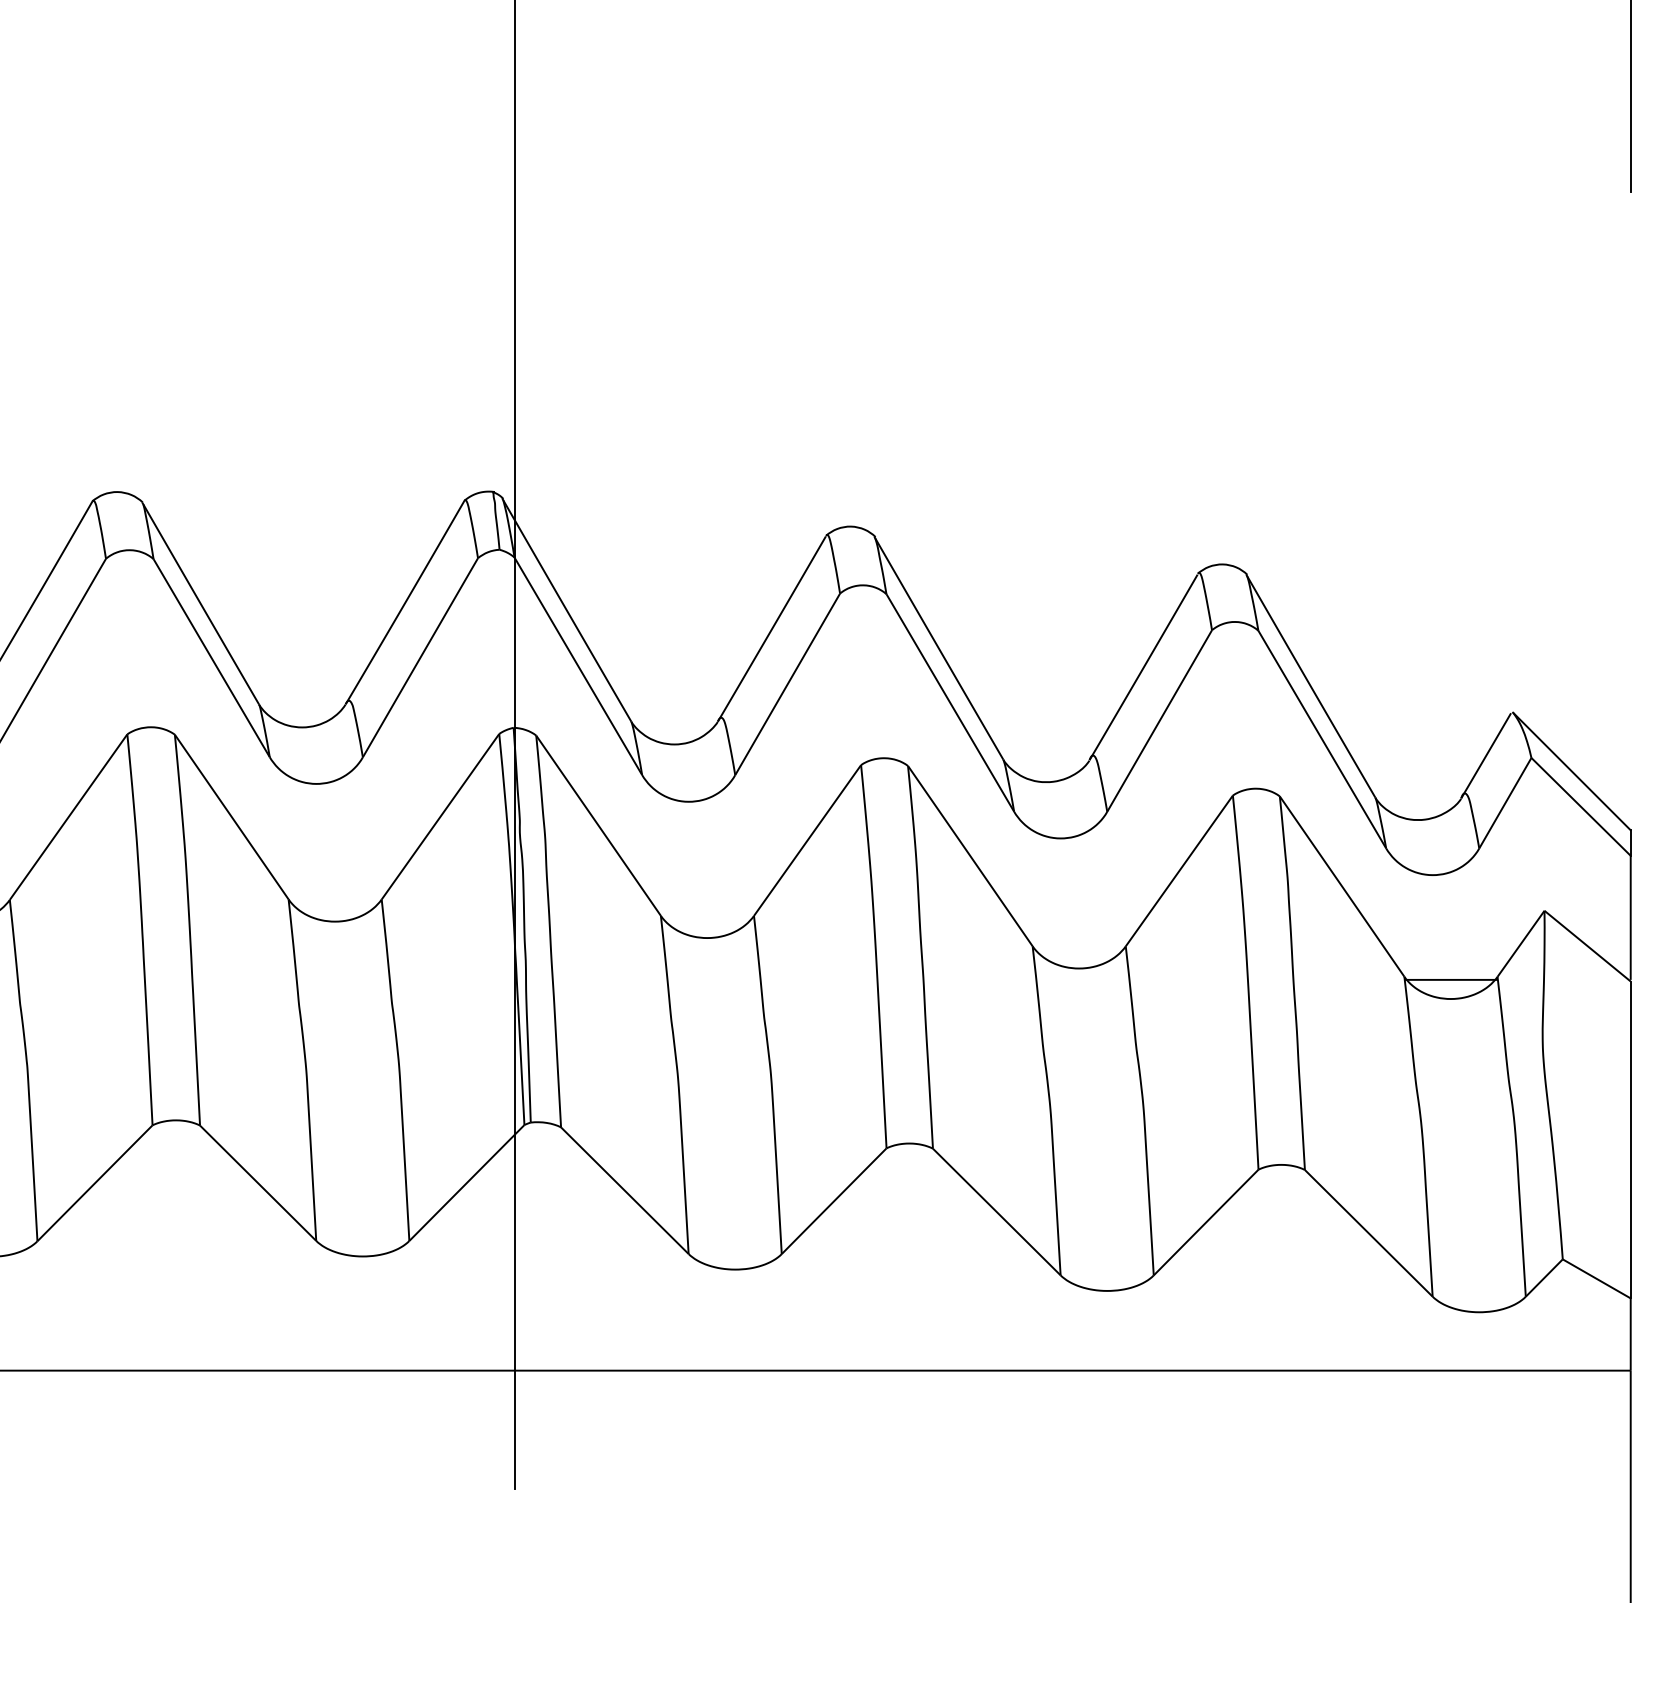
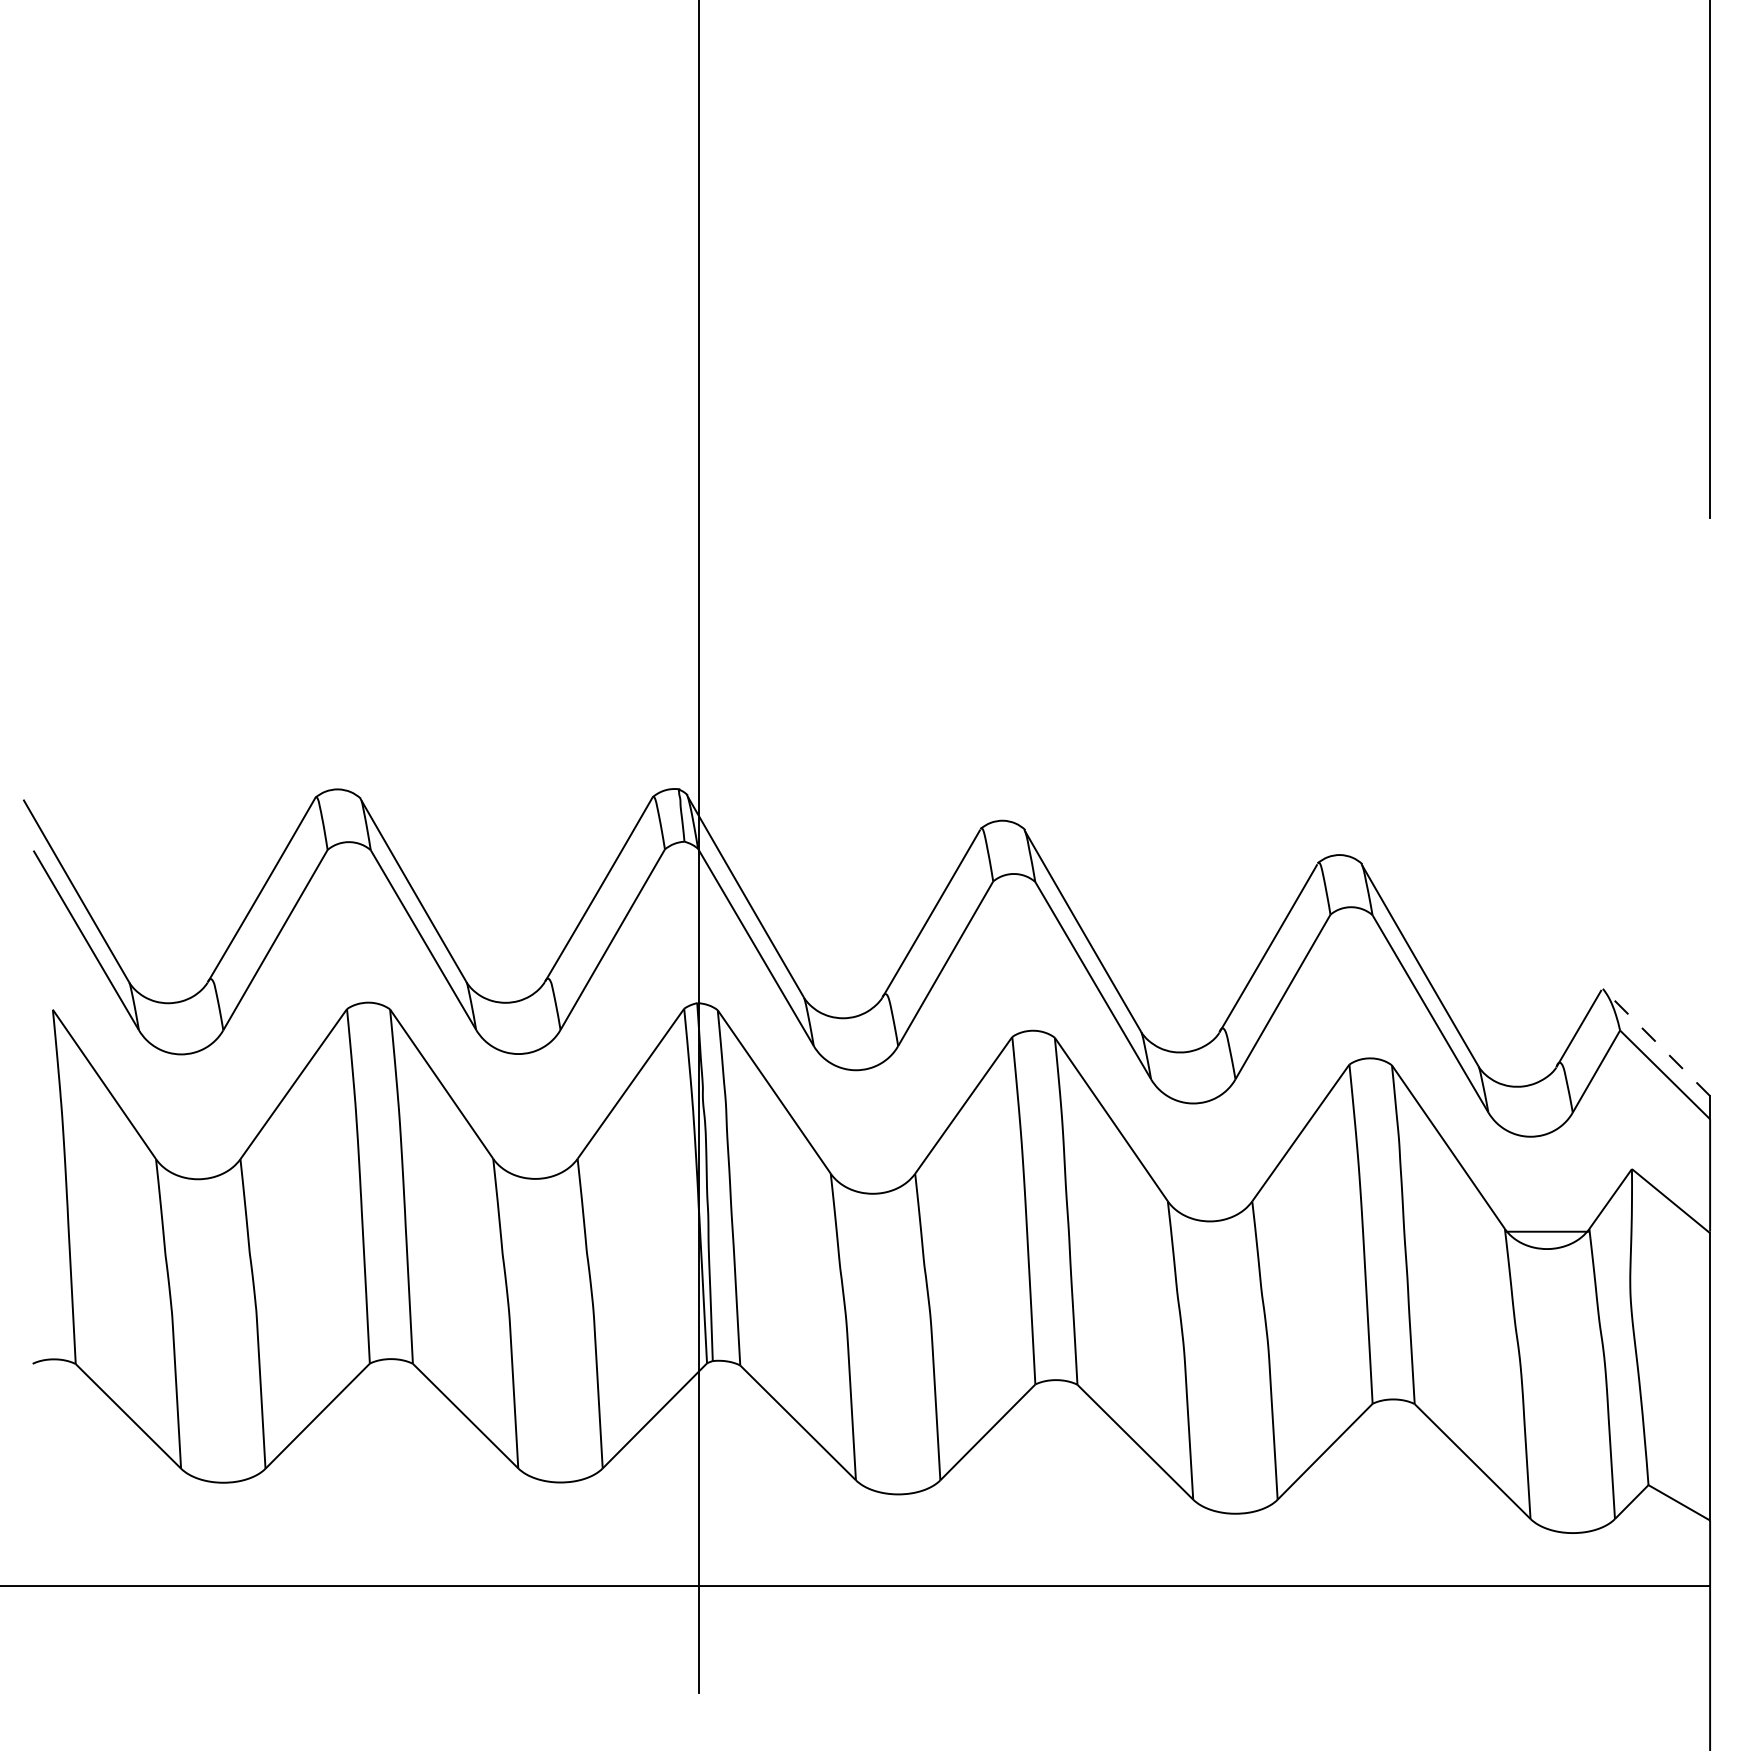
line: (1572, 772) -> (1657, 1043), solid -> dashed

